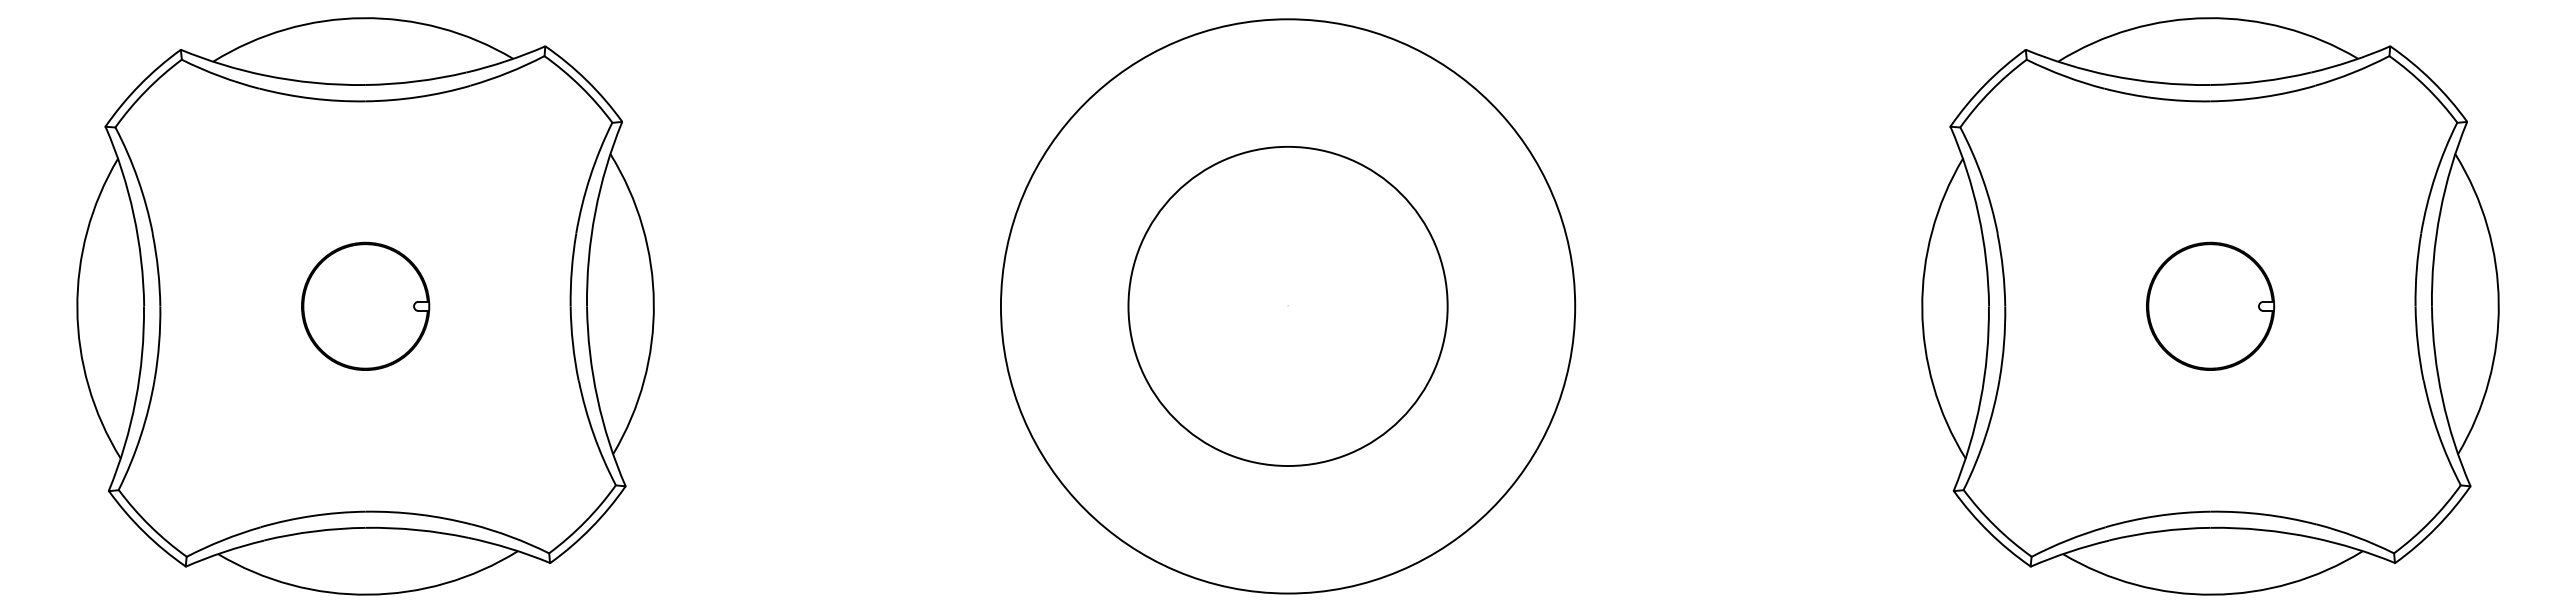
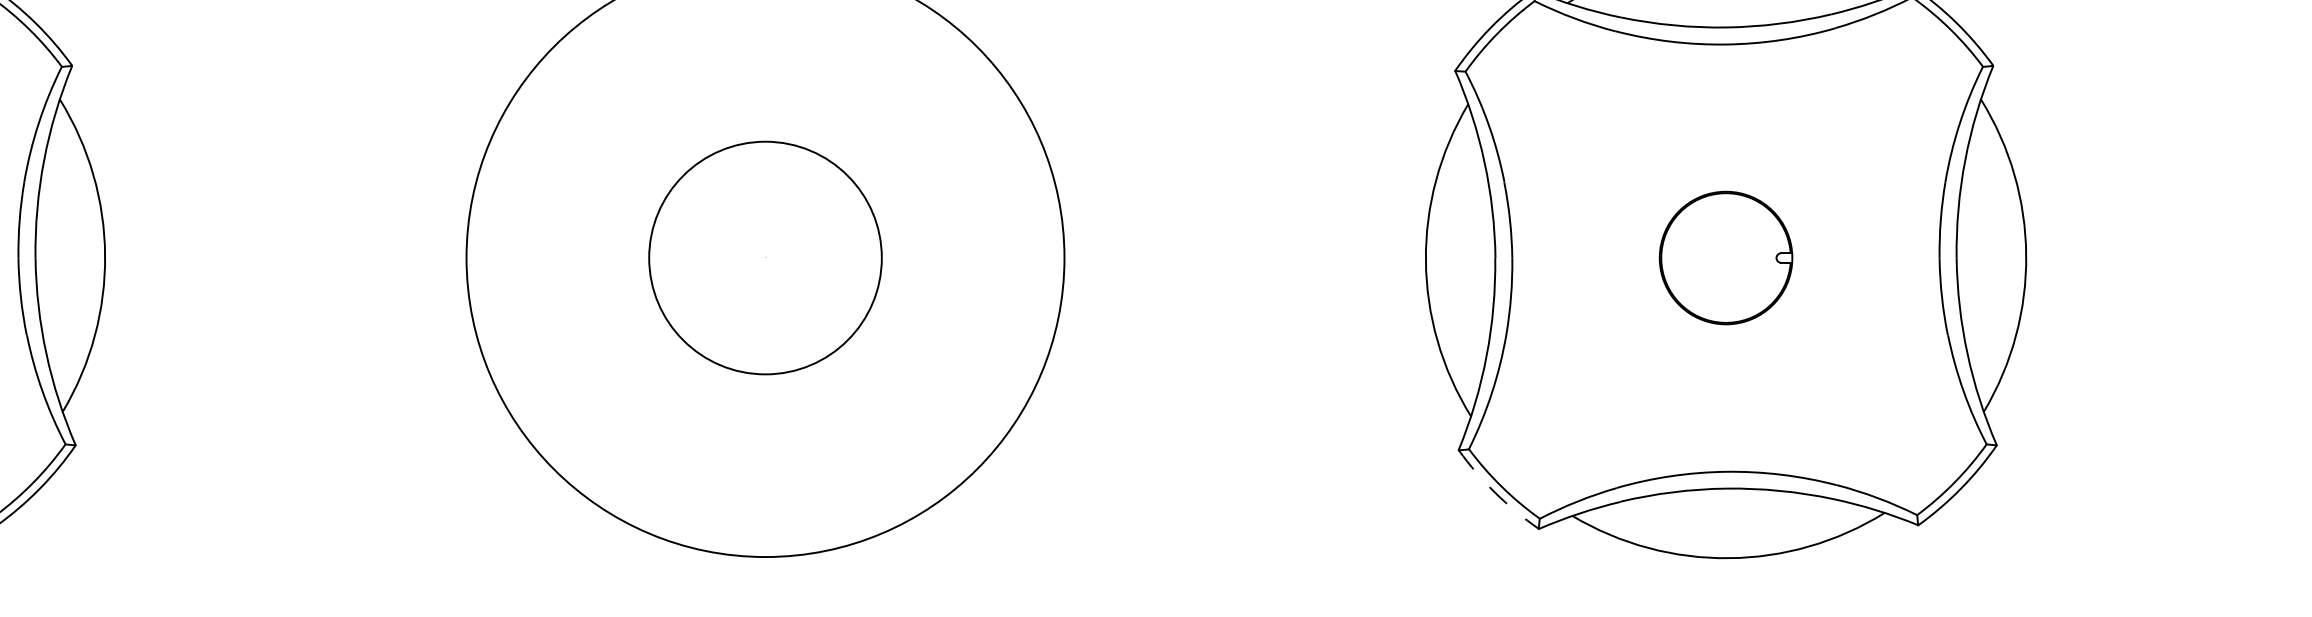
circle: (1287, 306) -> (764, 258), size x0.7
arc: (1989, 532) -> (1495, 493), solid -> dashed

